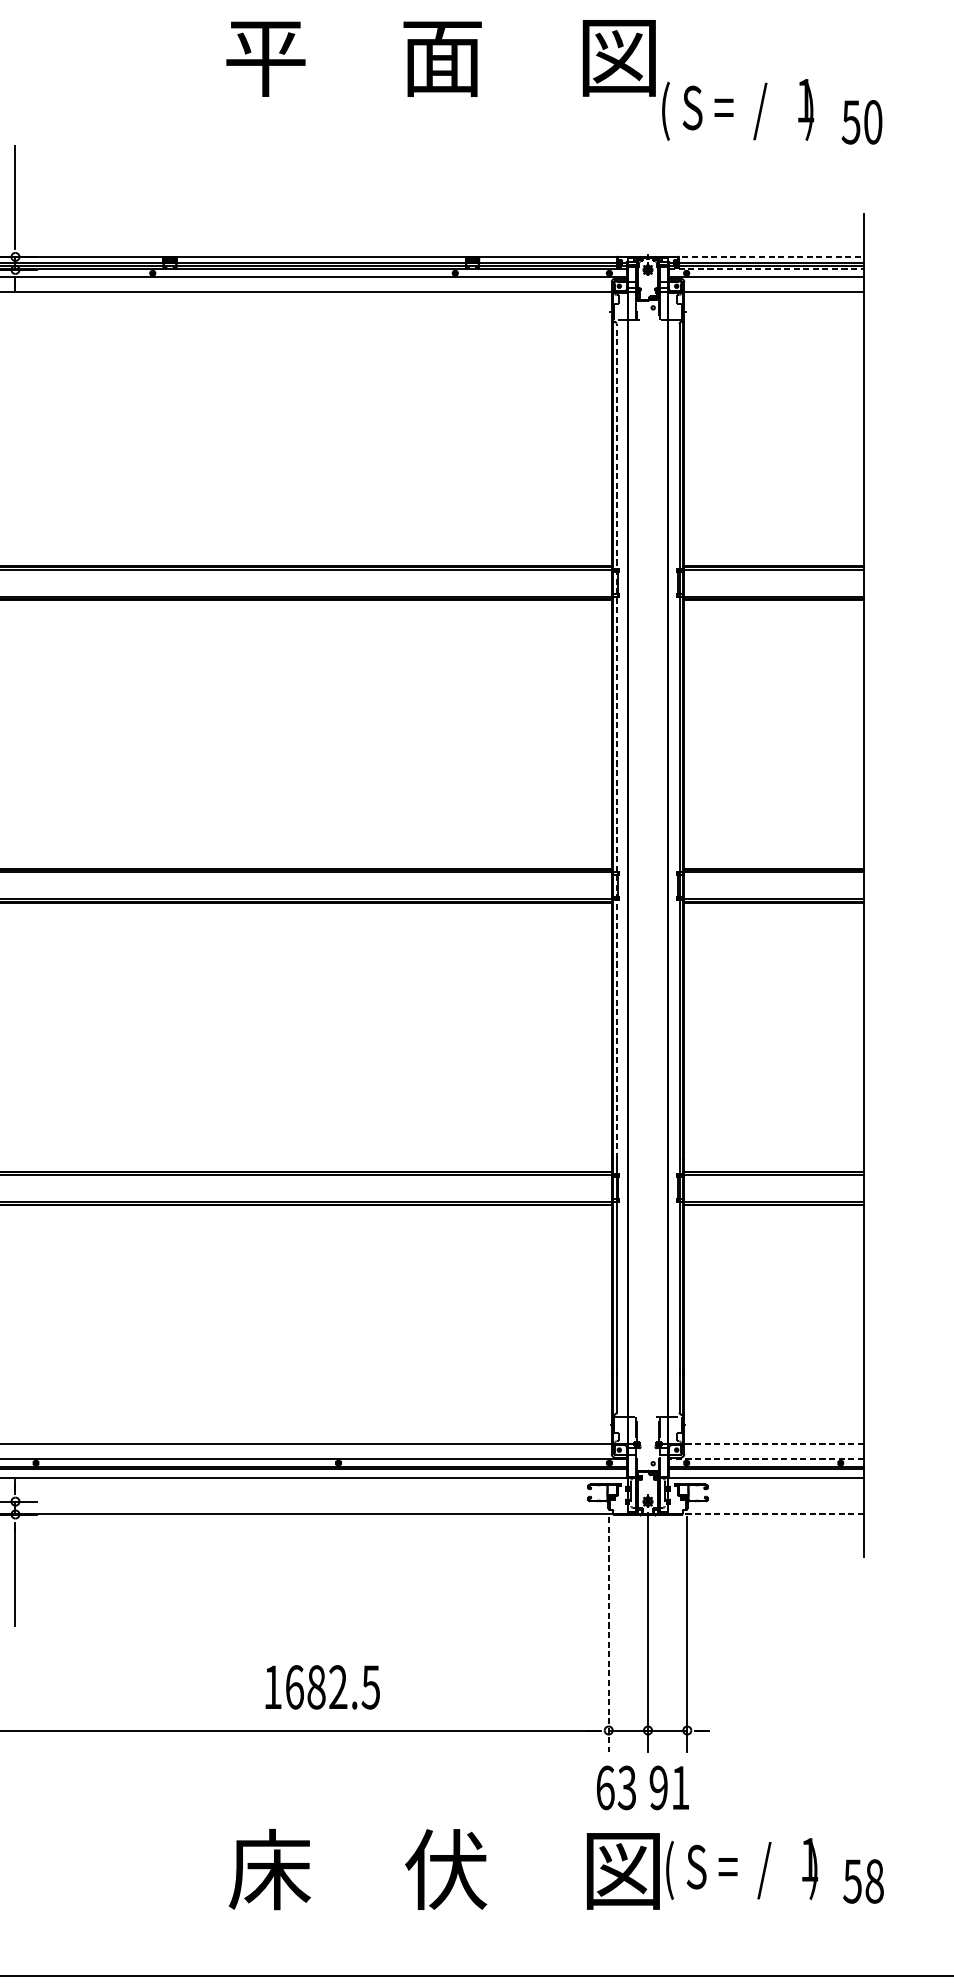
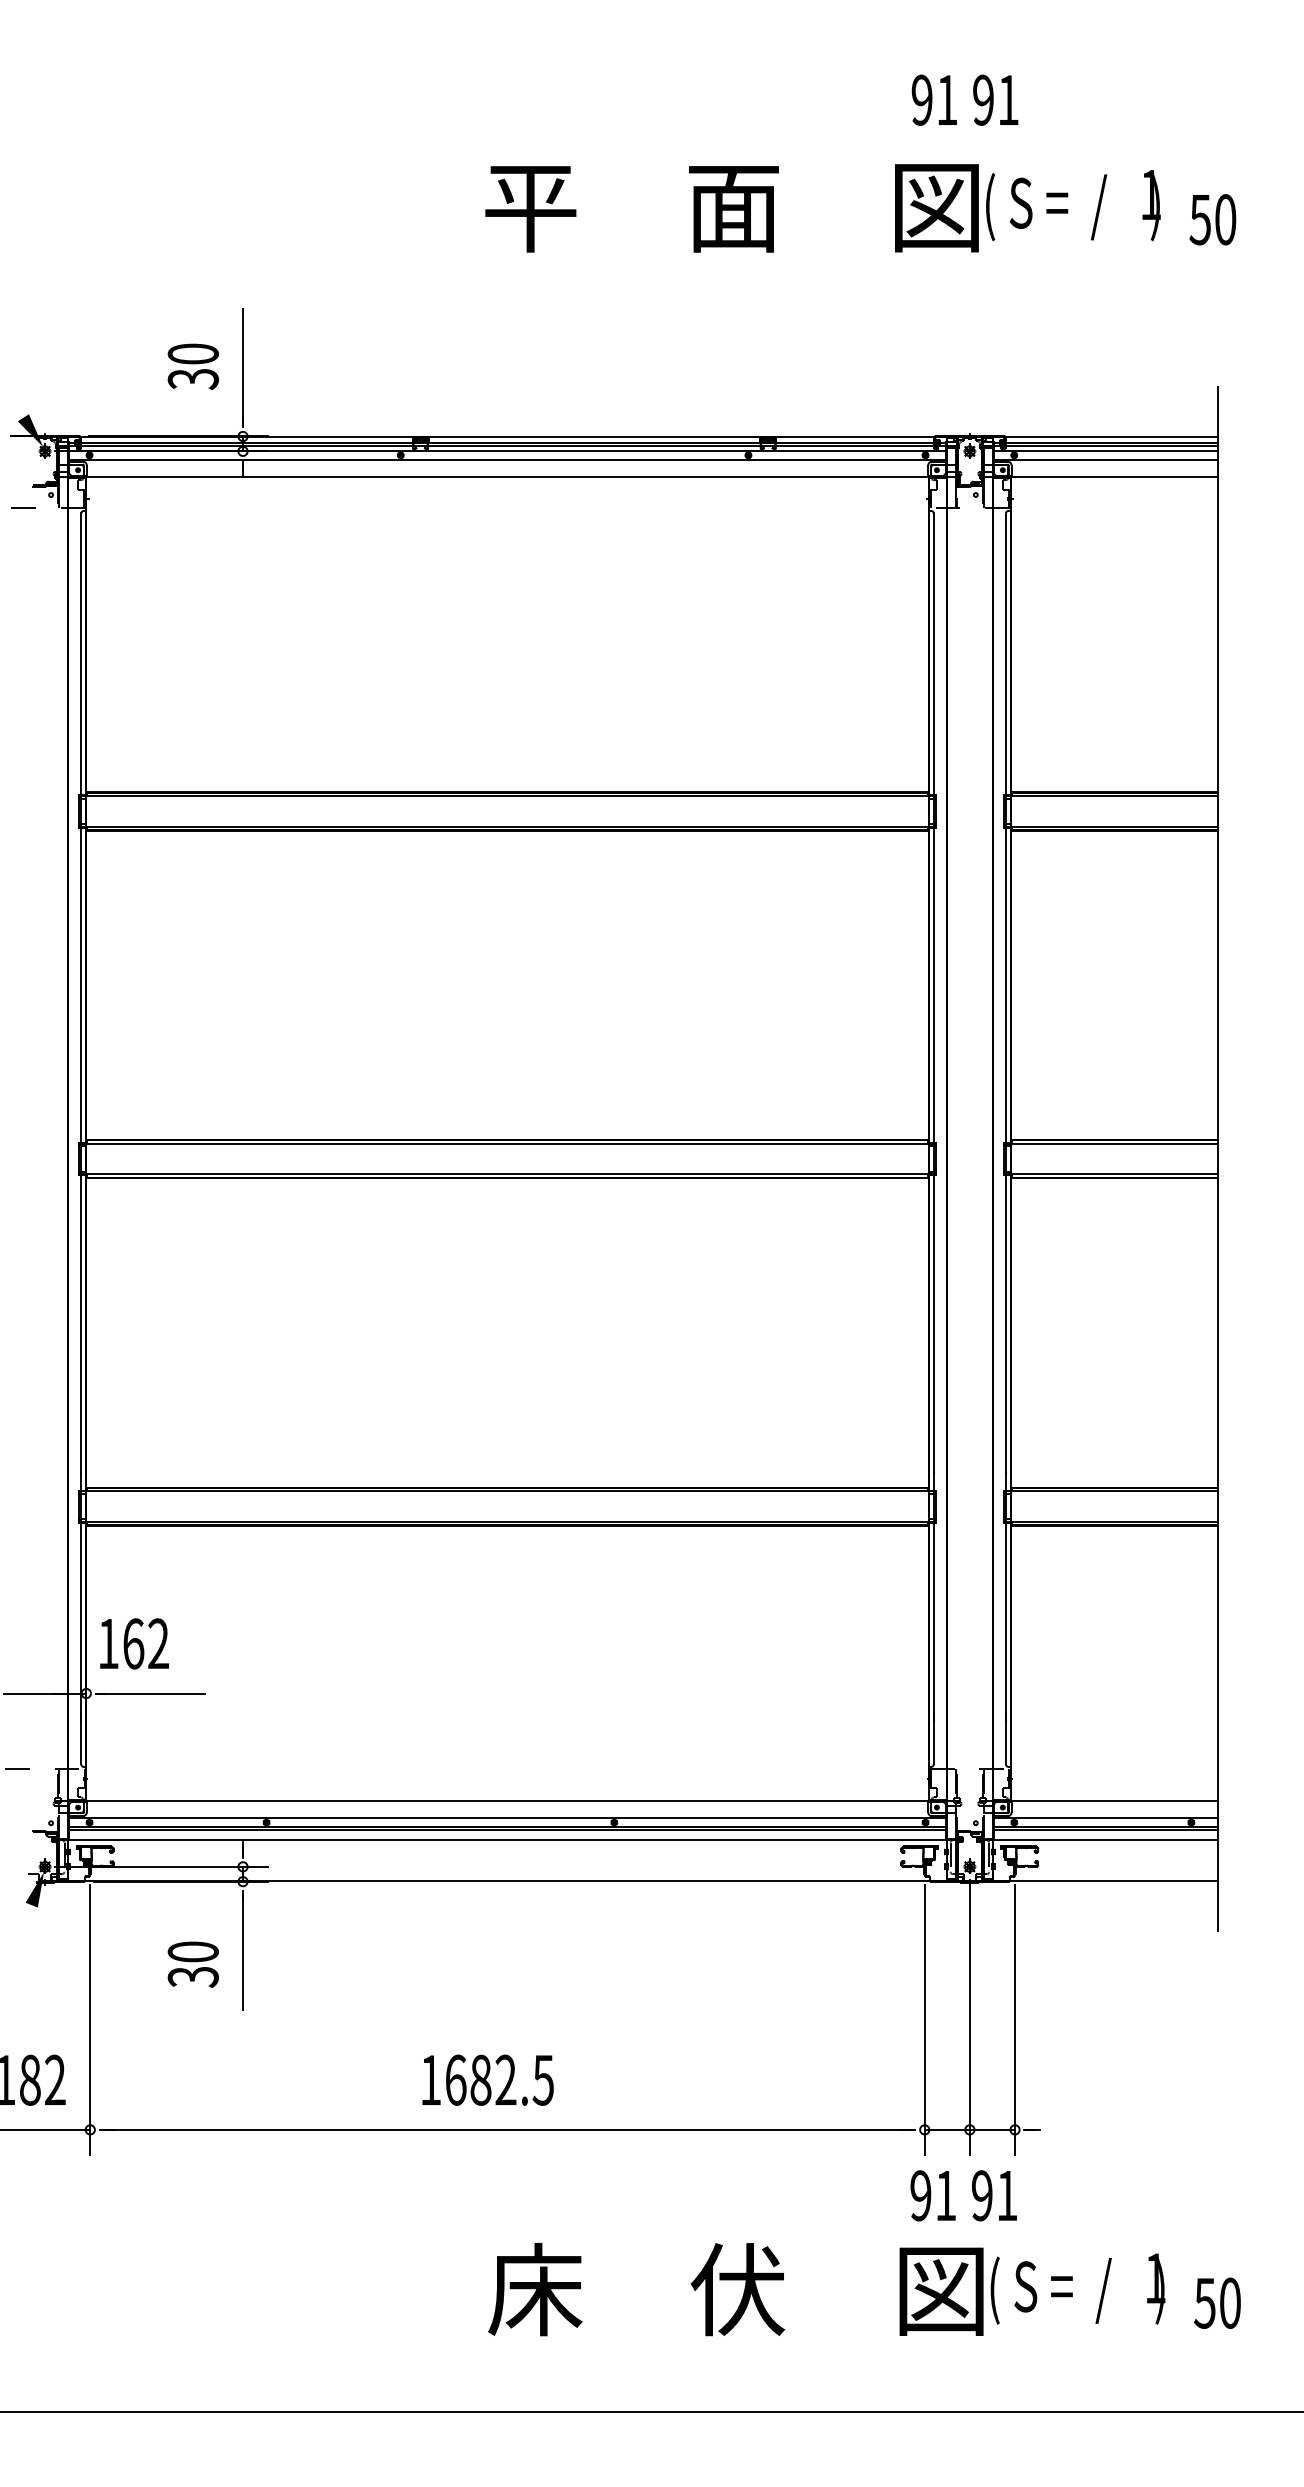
text: (738, 109) -> (1073, 205), moved
text: (861, 122) -> (1212, 219), moved
line: (759, 256) -> (1097, 436), dashed -> solid
line: (766, 269) -> (1106, 450), dashed -> solid
line: (616, 741) -> (933, 993), dashed -> solid
line: (772, 1443) -> (1113, 1800), dashed -> solid
line: (766, 1459) -> (1106, 1818), dashed -> solid
line: (759, 1514) -> (1097, 1881), dashed -> solid
line: (608, 1634) -> (924, 2019), dashed -> solid
text: (322, 1686) -> (487, 2079), moved
text: (616, 1787) -> (933, 2195), 63 -> 91
text: (874, 1880) -> (1230, 2302), 58 -> 50

